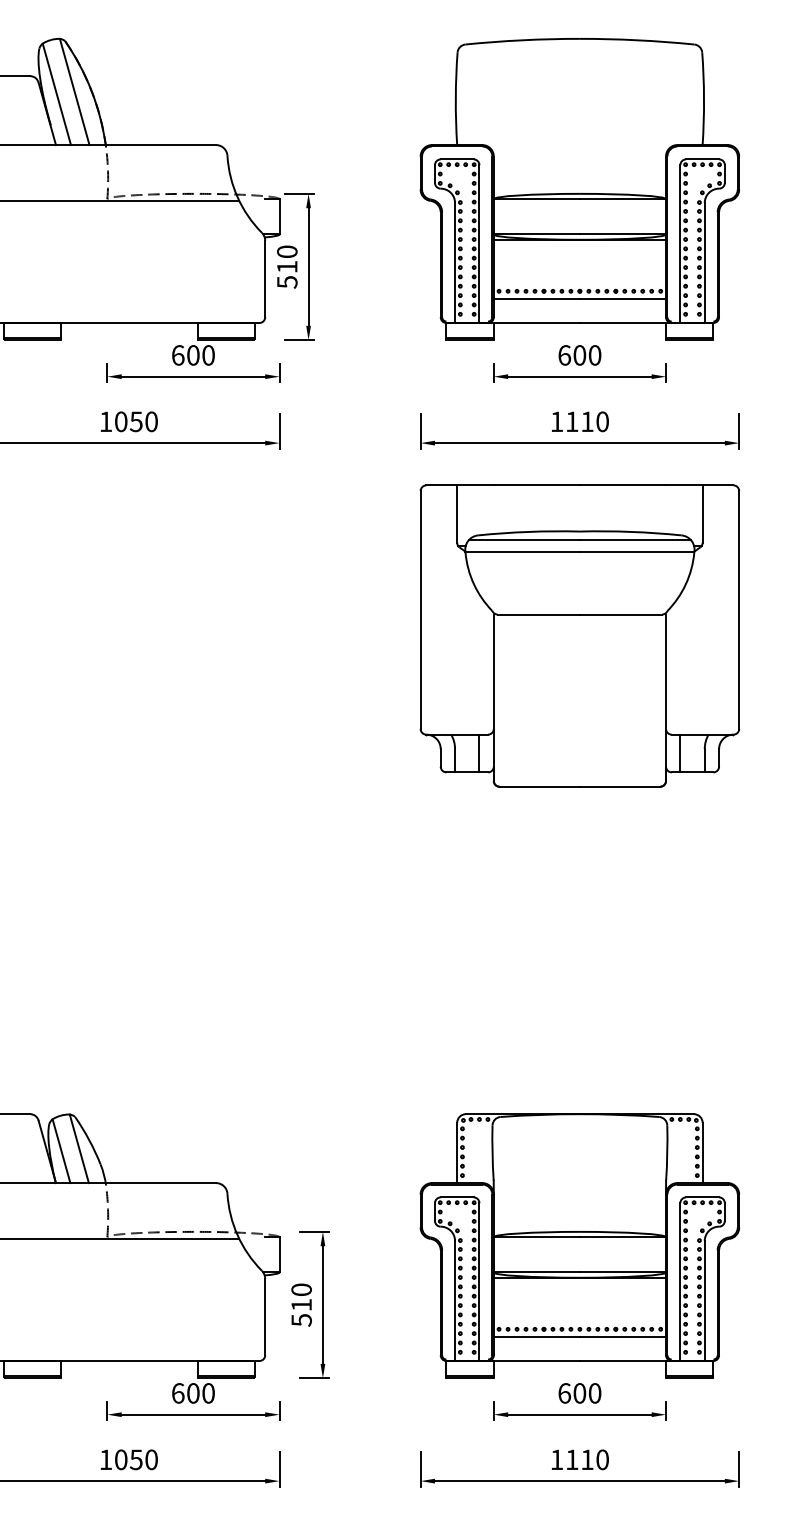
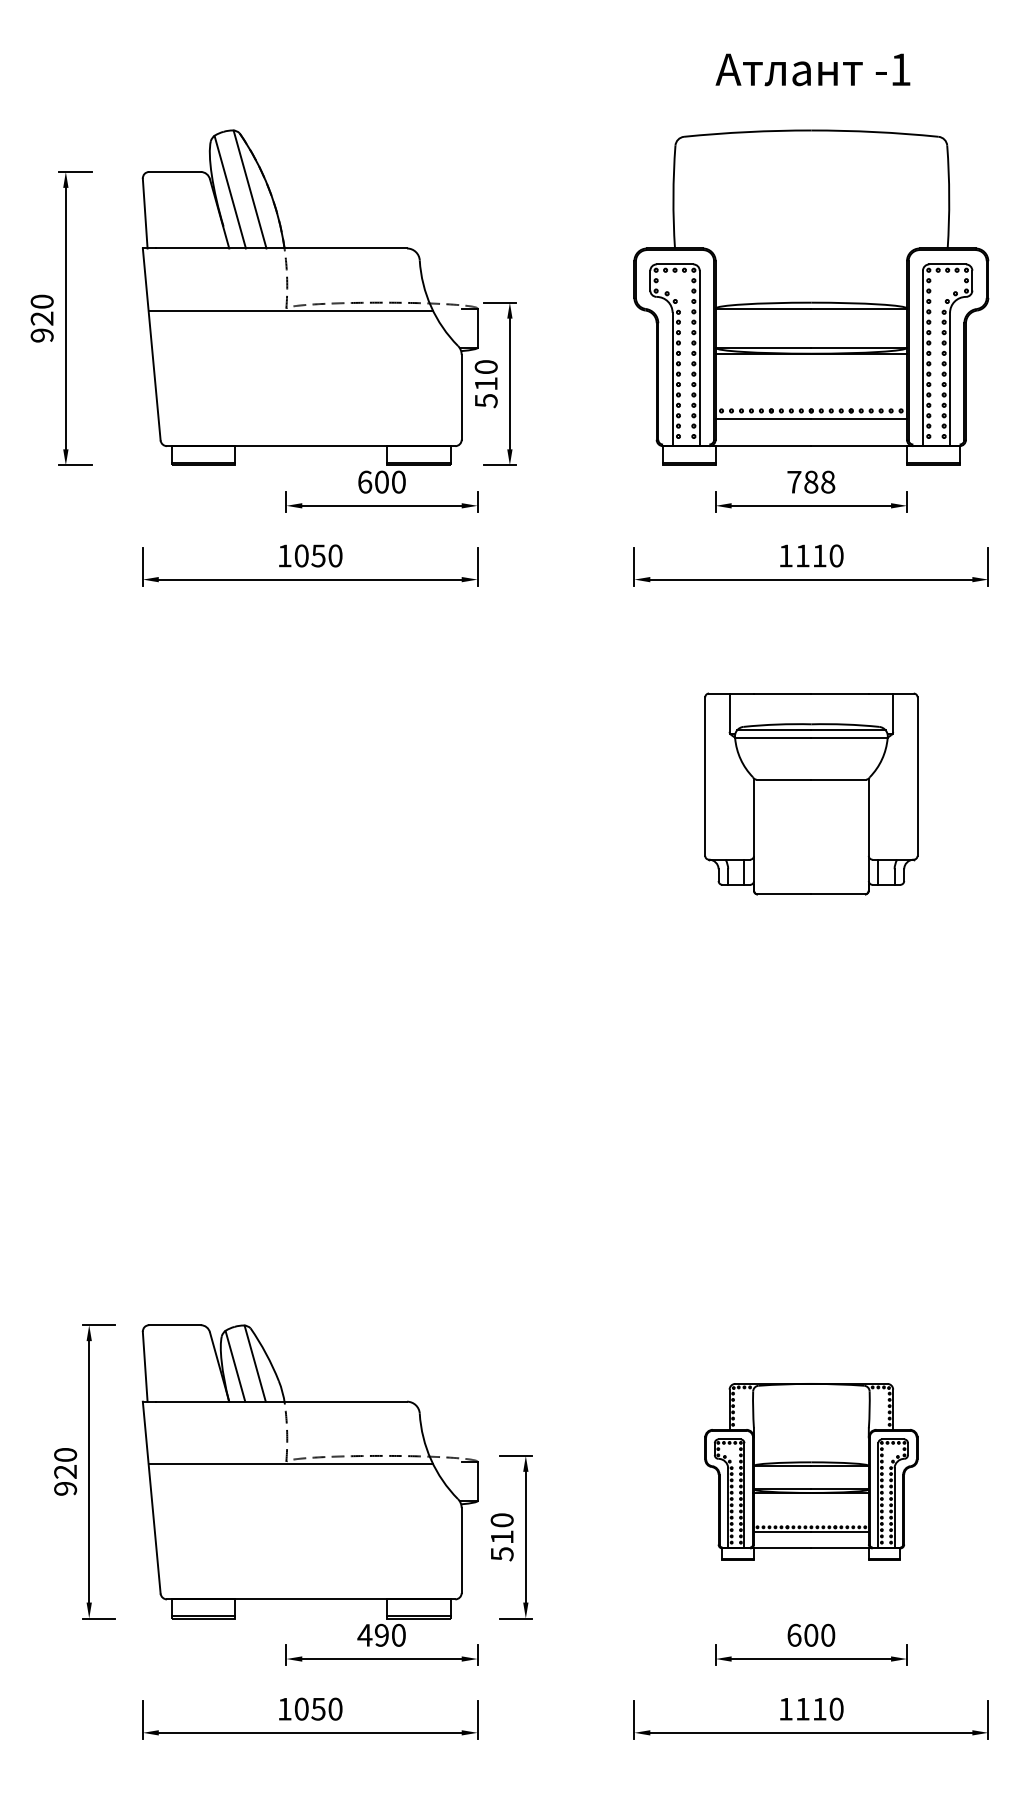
text: (580, 354) -> (811, 481), 600 -> 788
part: (580, 635) -> (811, 793), size x0.6
part: (580, 1245) -> (811, 1471), size x0.6
text: (184, 1392) -> (372, 1634), 600 -> 490

